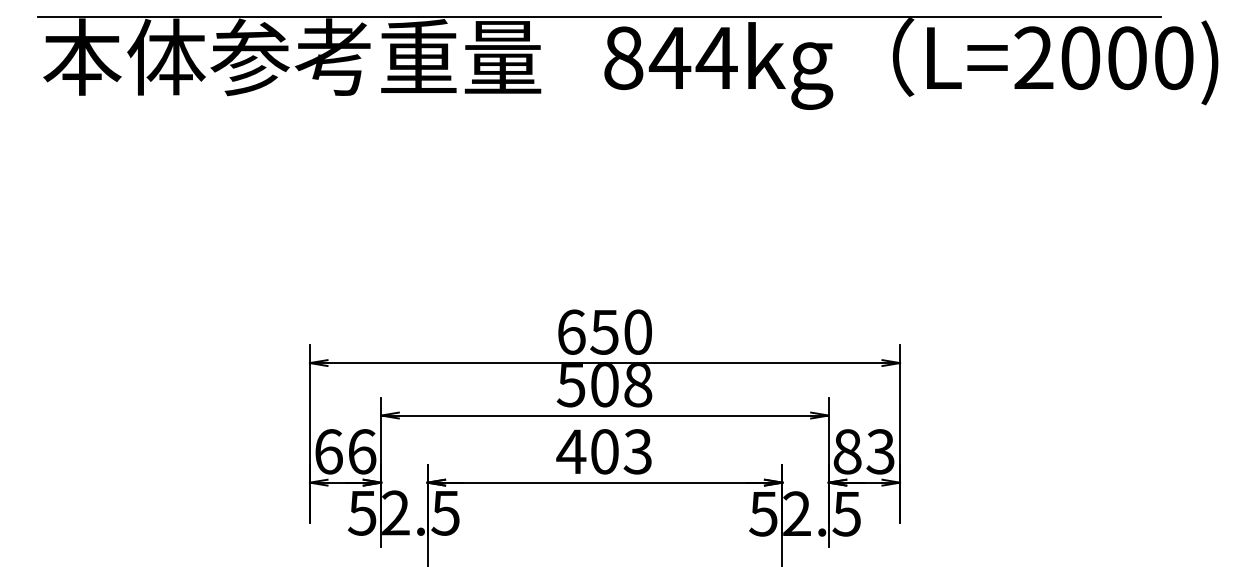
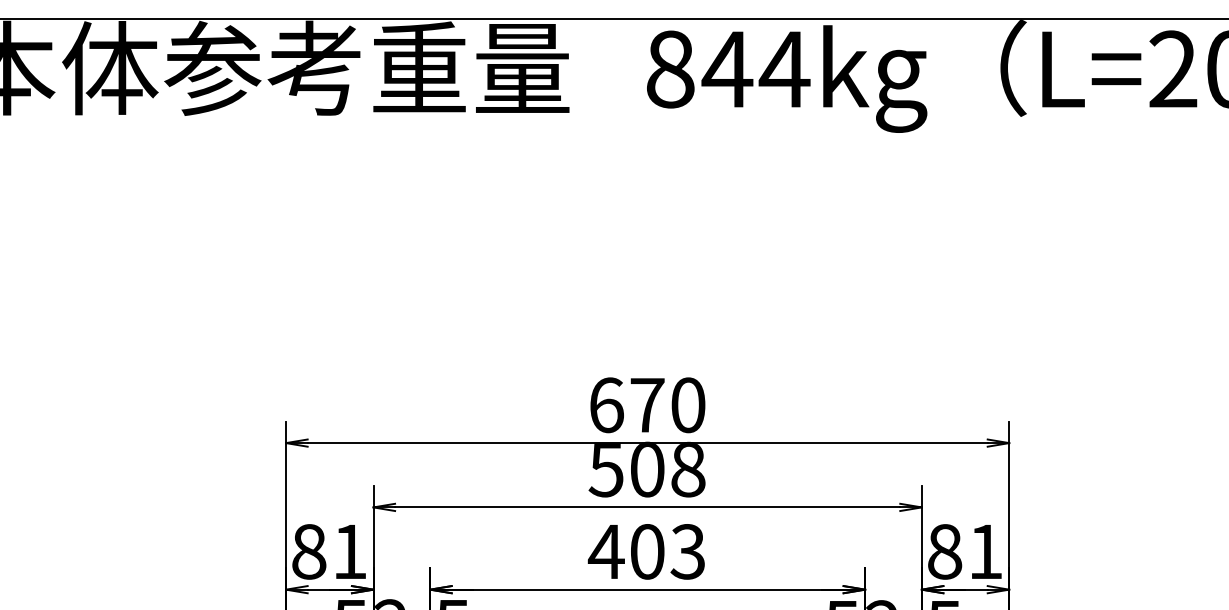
text: (604, 332) -> (647, 405), 650 -> 670
text: (345, 451) -> (329, 551), 66 -> 81
text: (880, 451) -> (985, 551), 83 -> 81

